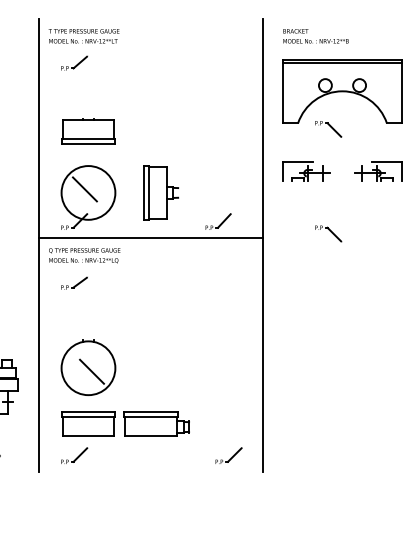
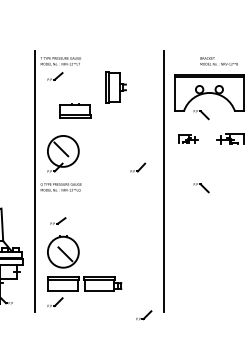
text: (314, 36) -> (218, 61), moved
part: (88, 130) -> (75, 110), moved
part: (306, 170) -> (188, 138), size x0.7
part: (160, 193) -> (115, 87), moved
part: (328, 234) -> (201, 188), moved
line: (149, 238) -> (98, 177), removed
part: (74, 281) -> (58, 220), moved
part: (229, 455) -> (144, 315), moved

